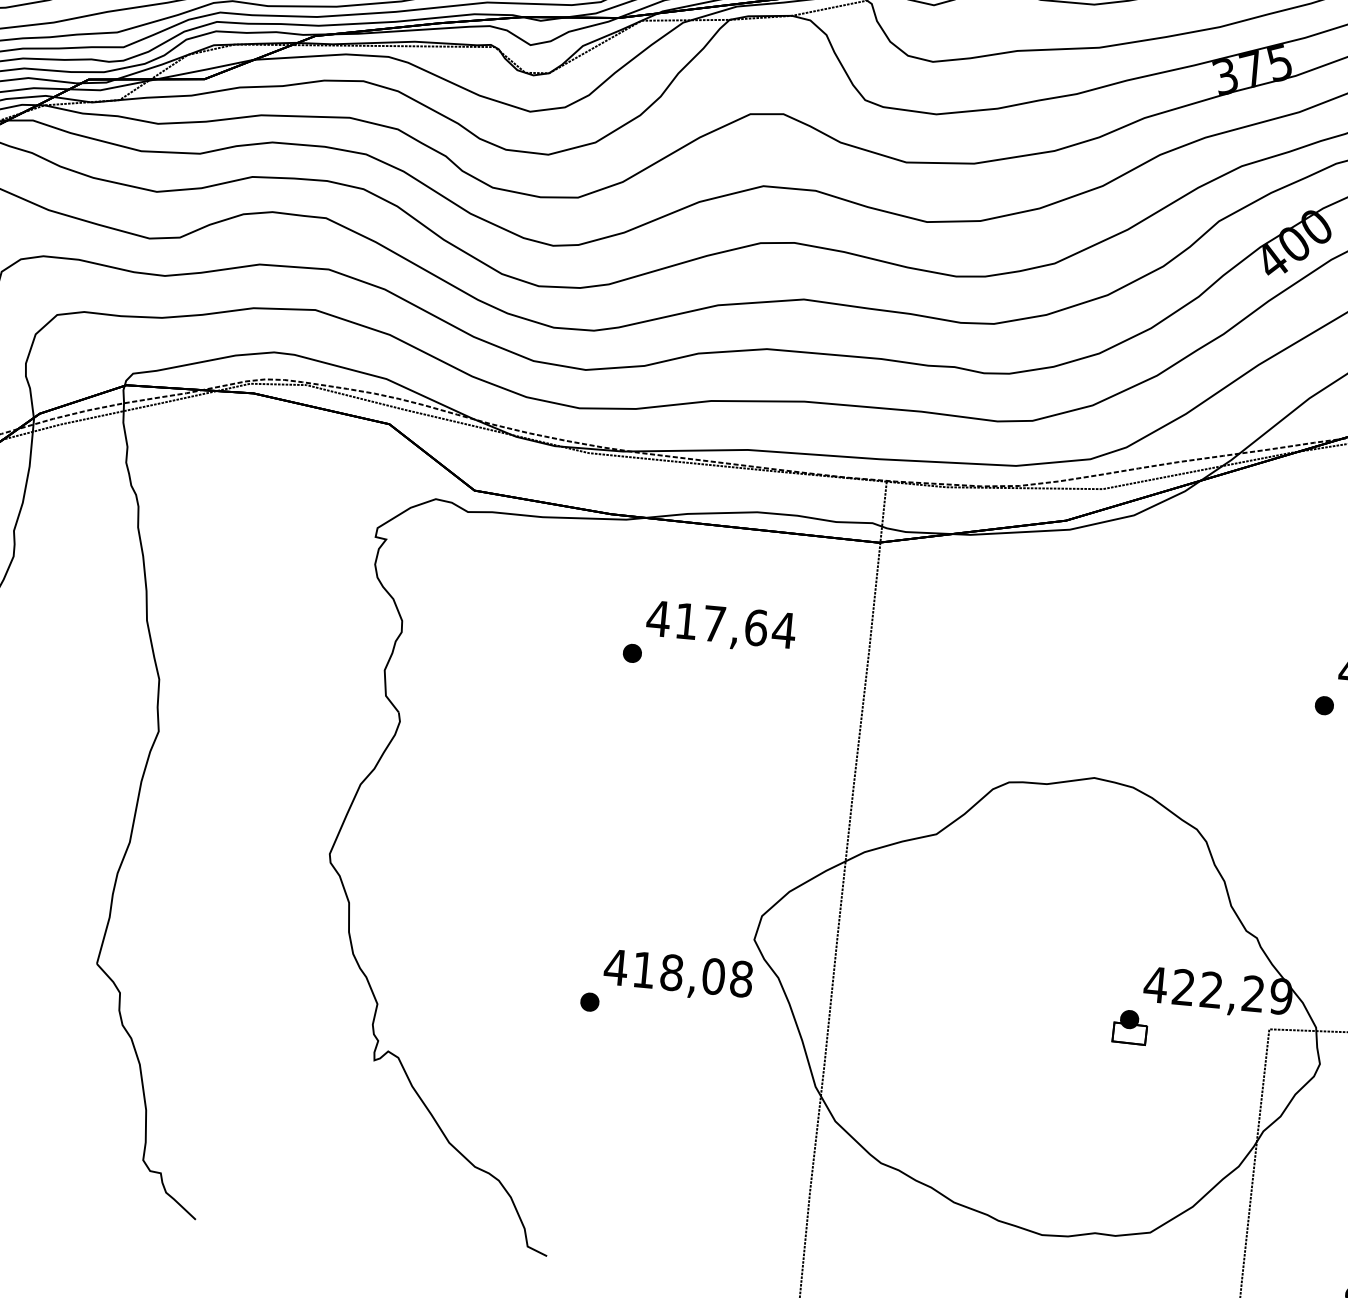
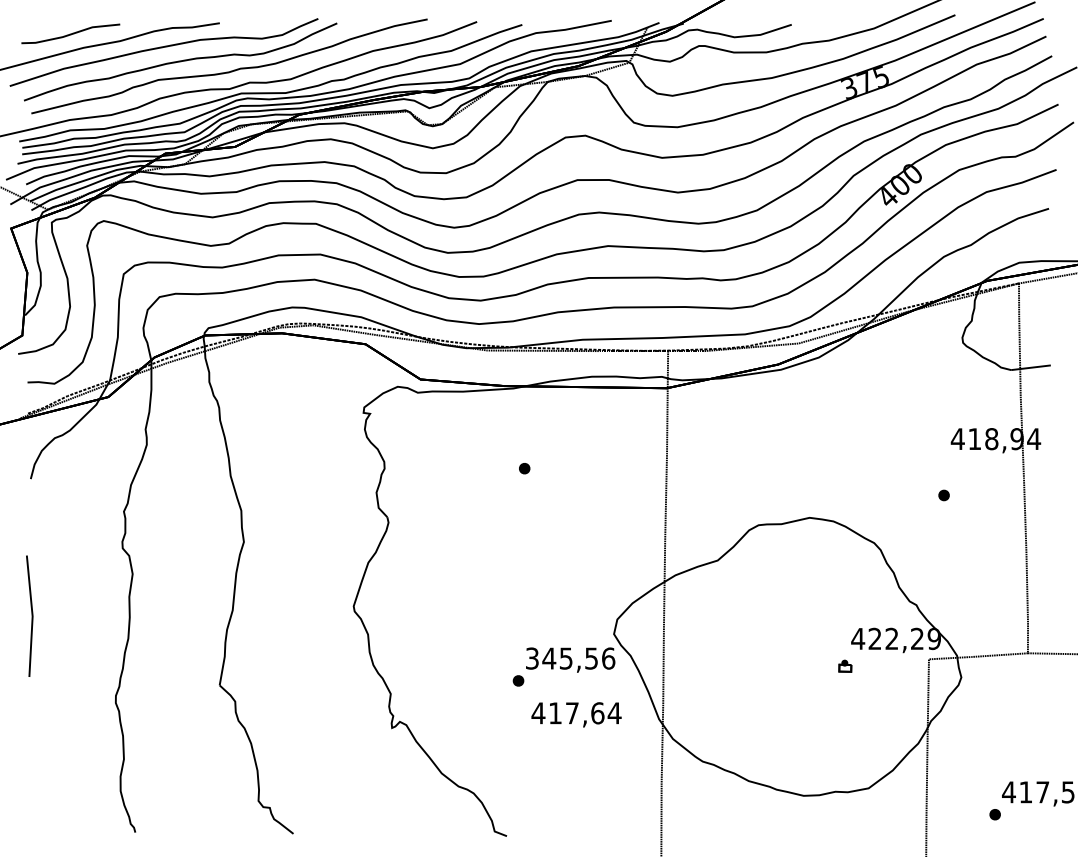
text: (721, 626) -> (576, 714), moved
part: (1323, 705) -> (943, 495), moved
text: (678, 973) -> (570, 658), 418,08 -> 345,56
part: (1130, 1026) -> (845, 665), size x0.6

